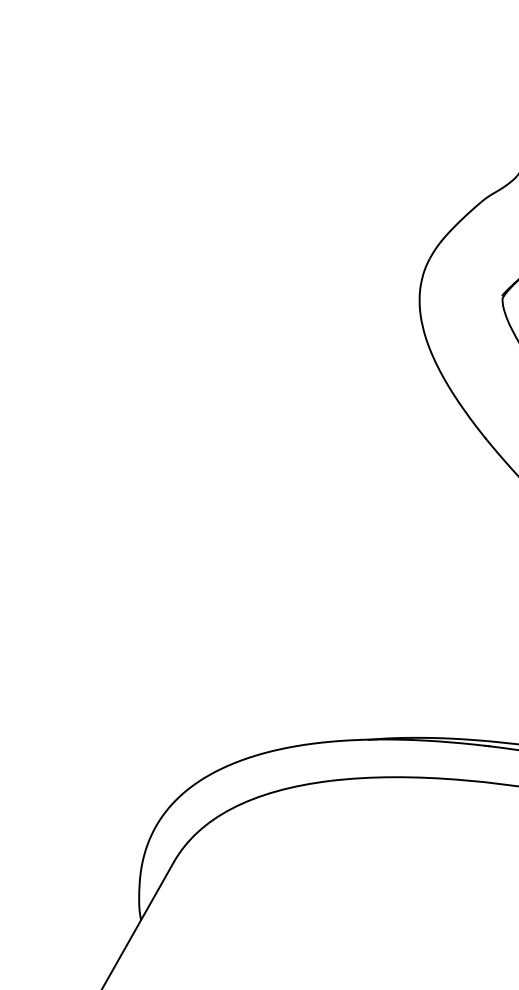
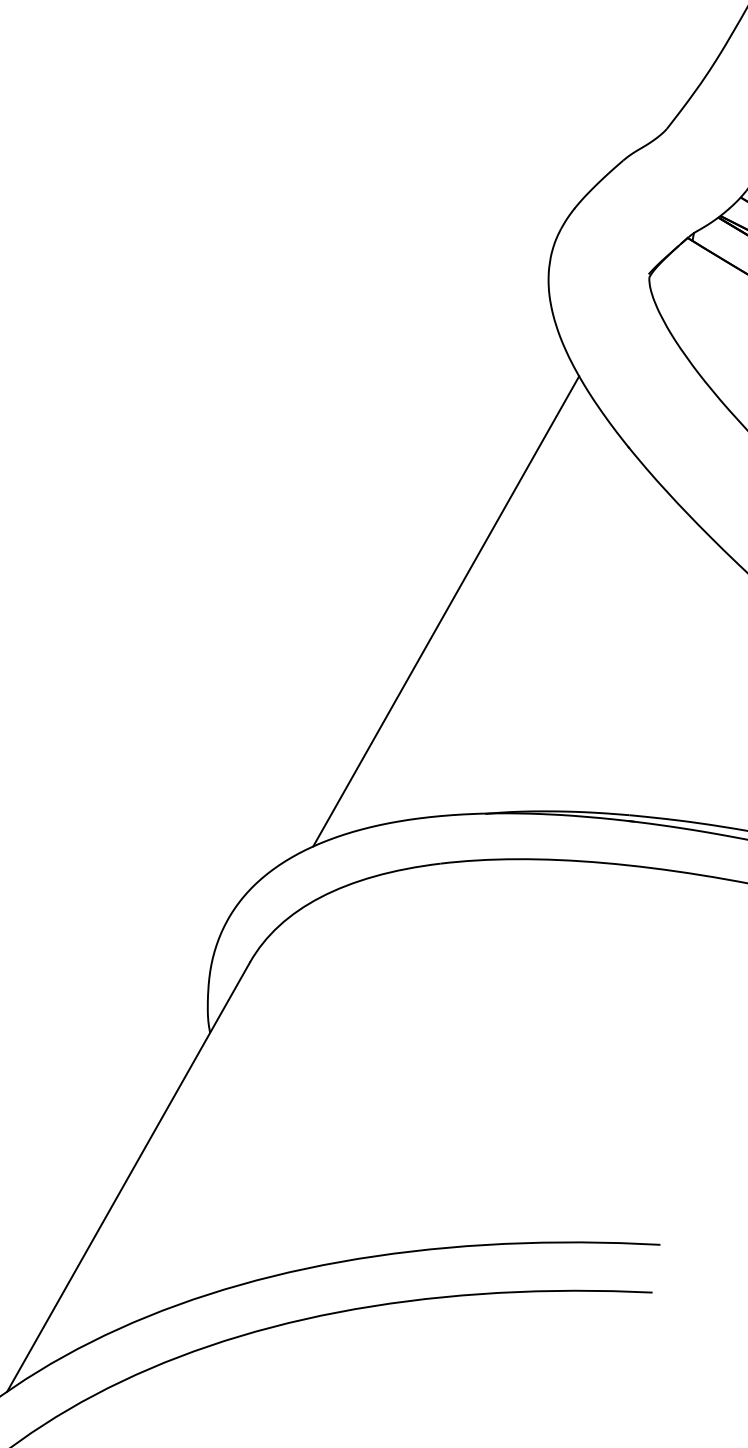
line: (335, 573) -> (446, 611), added

